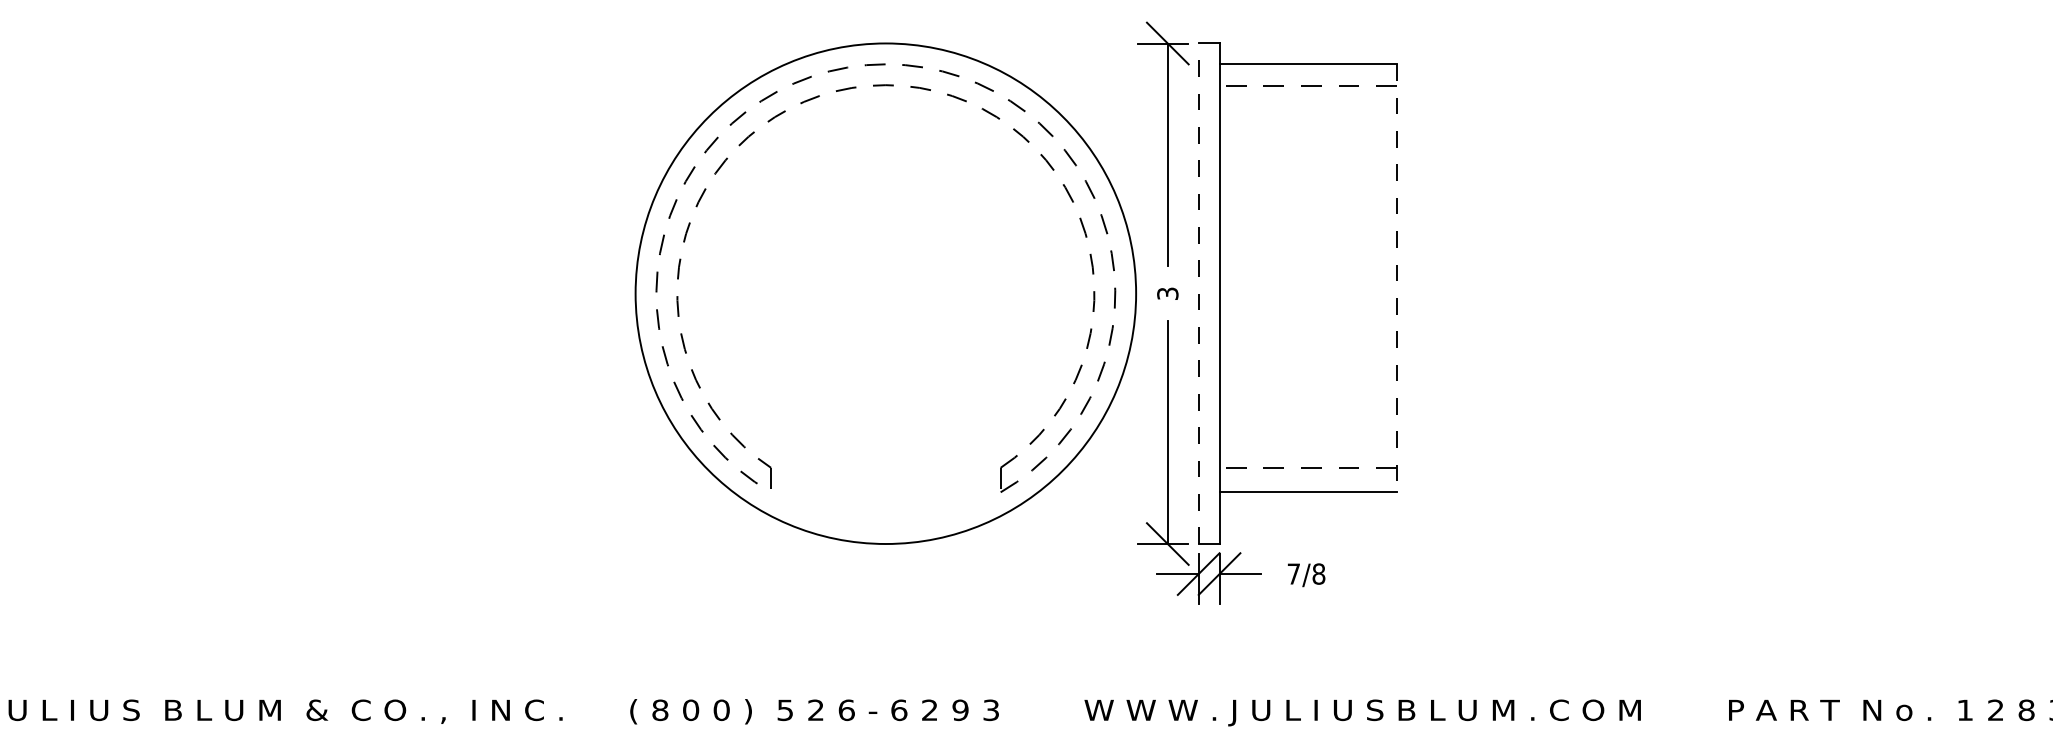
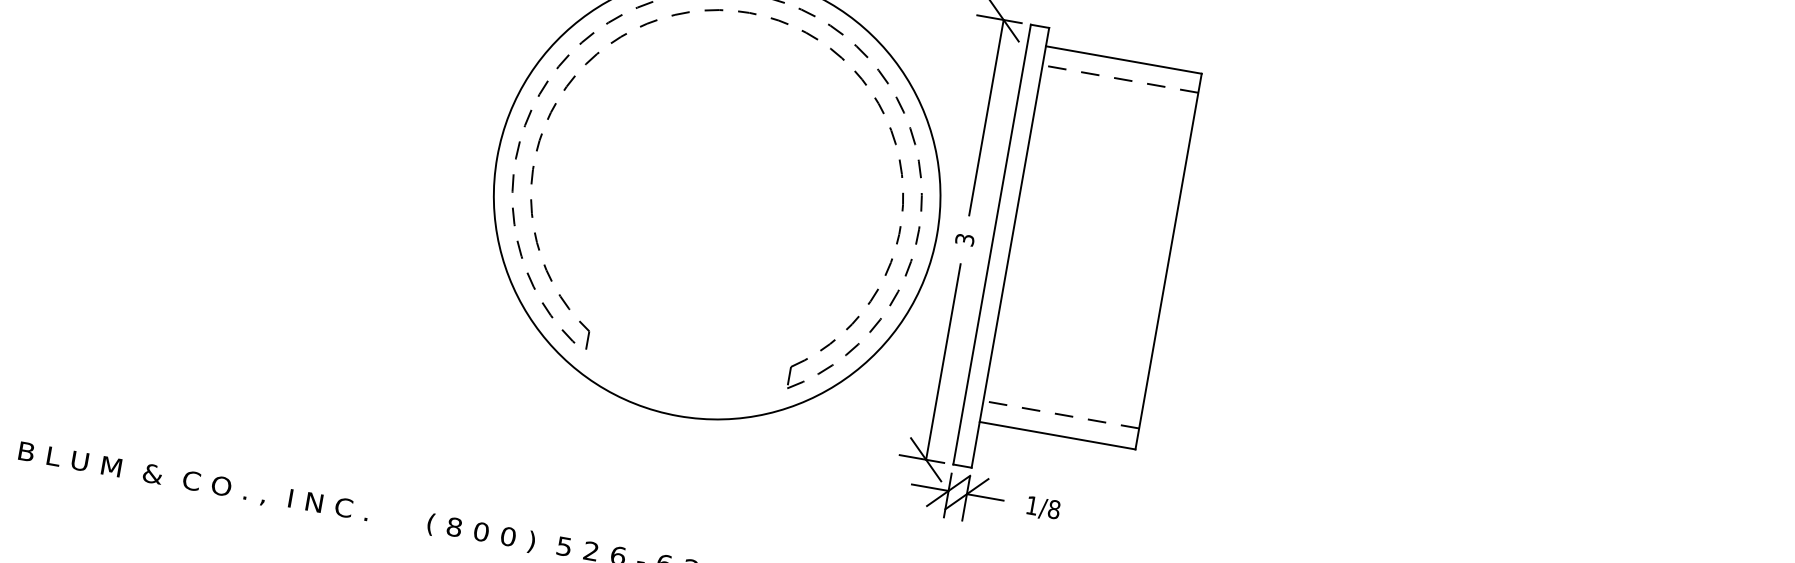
line: (1396, 278) -> (1168, 261), dashed -> solid
line: (1198, 293) -> (991, 244), dashed -> solid
text: (1293, 573) -> (1031, 505), 7/8 -> 1/8

